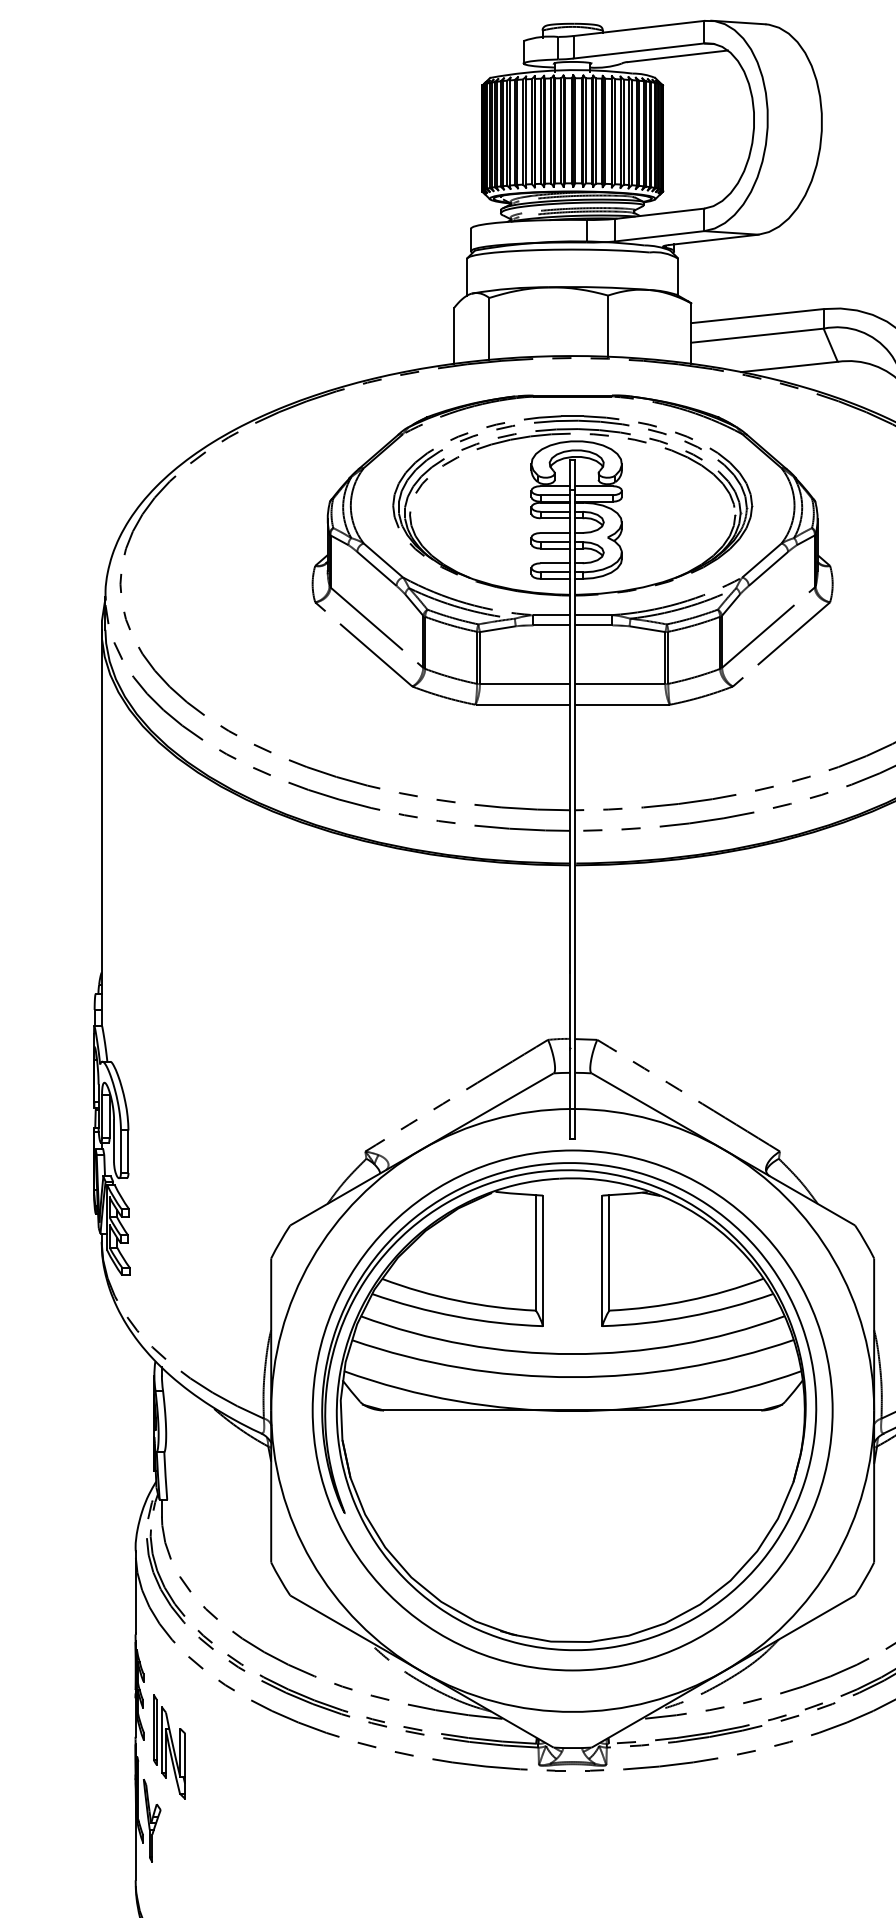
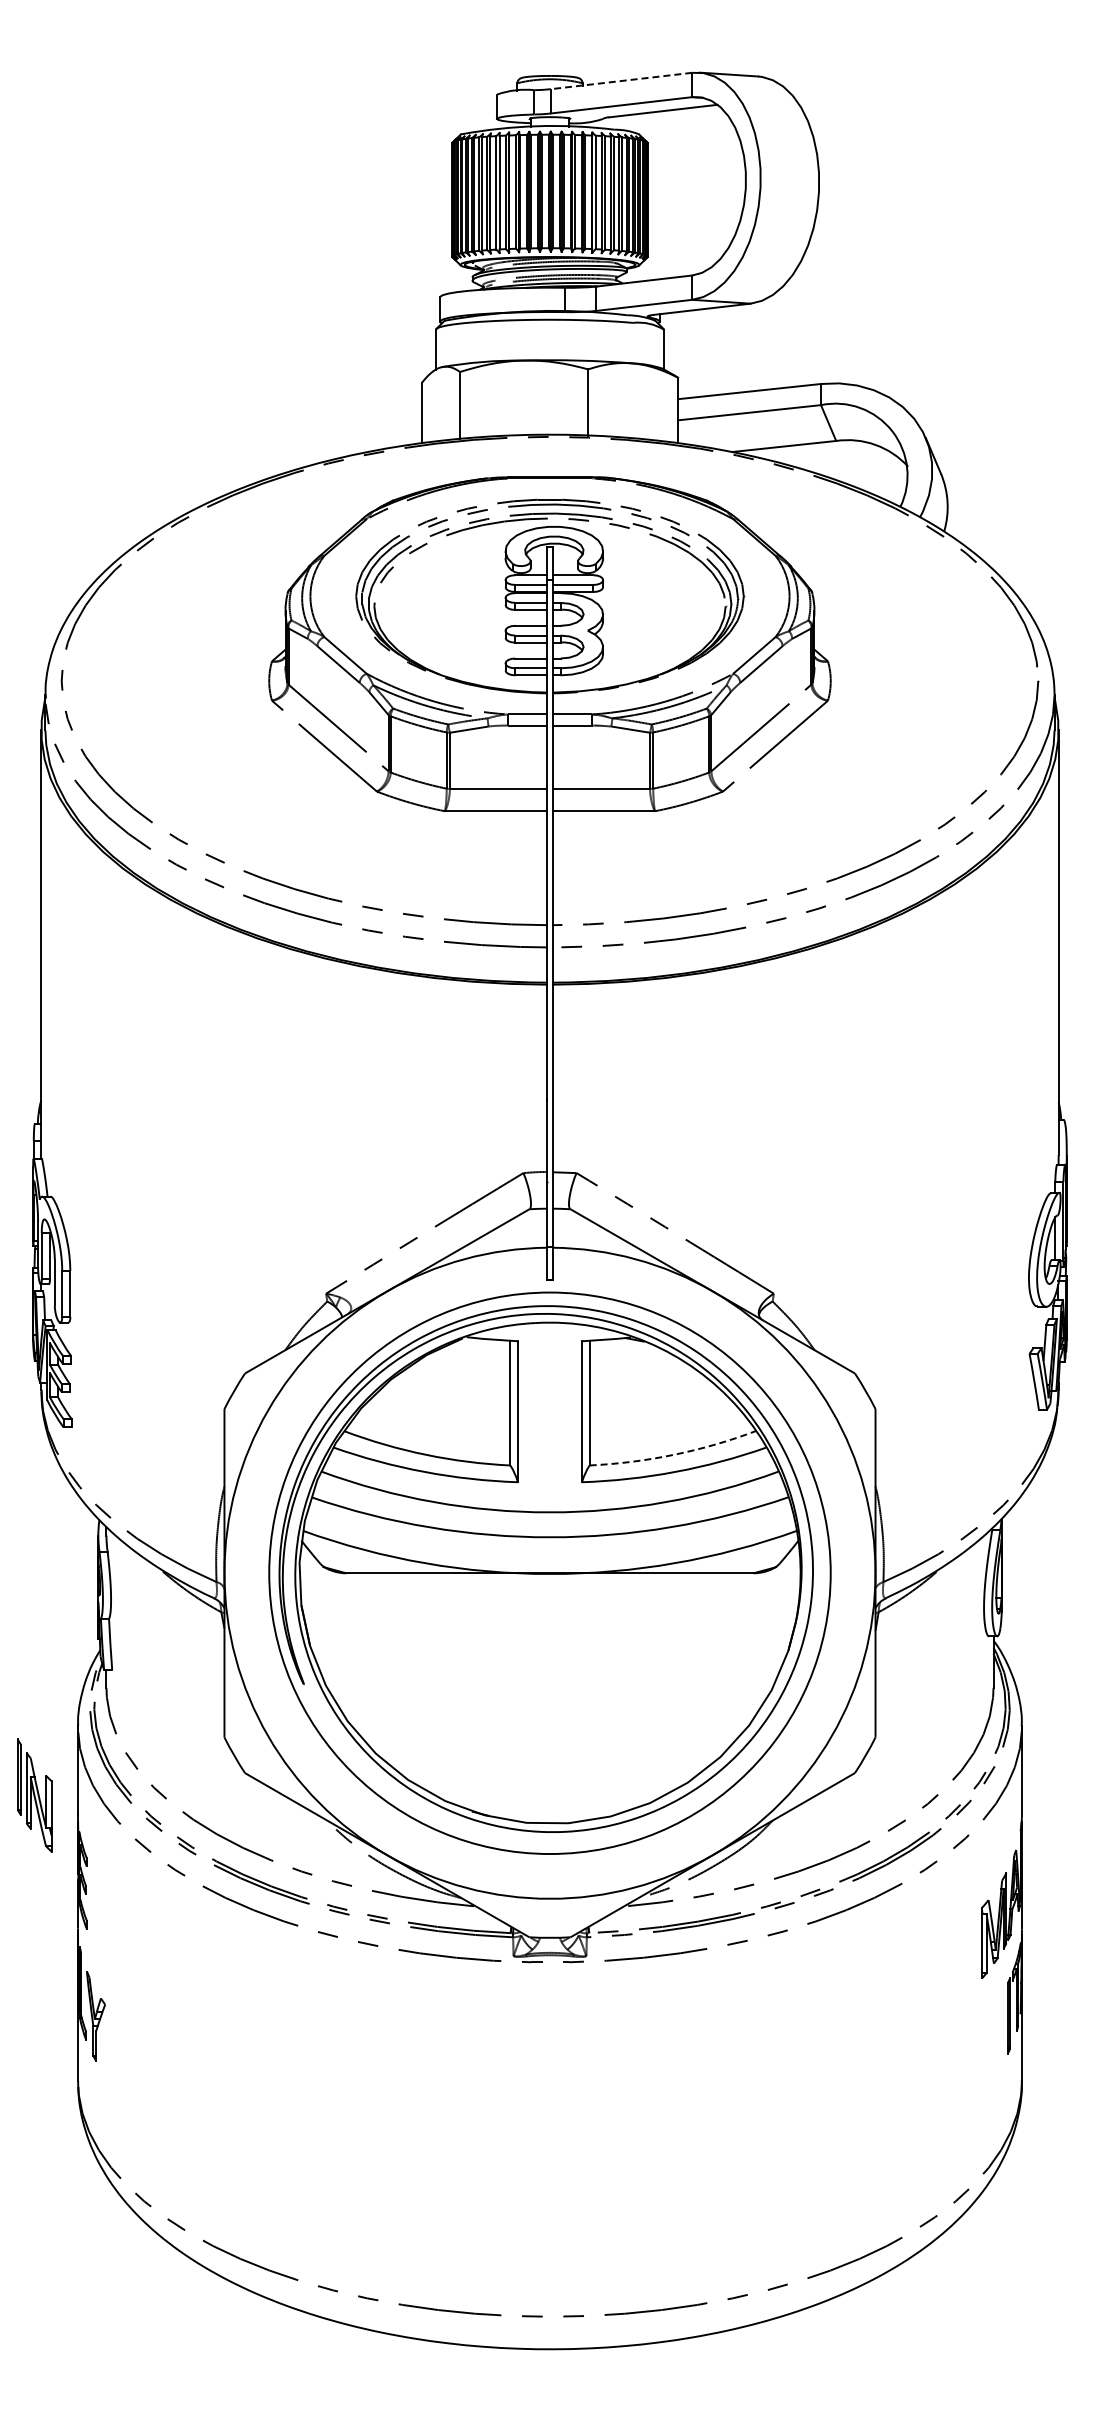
line: (638, 28) -> (621, 81), solid -> dashed
arc: (687, 1300) -> (674, 1454), solid -> dashed
part: (169, 1746) -> (34, 1795), moved

